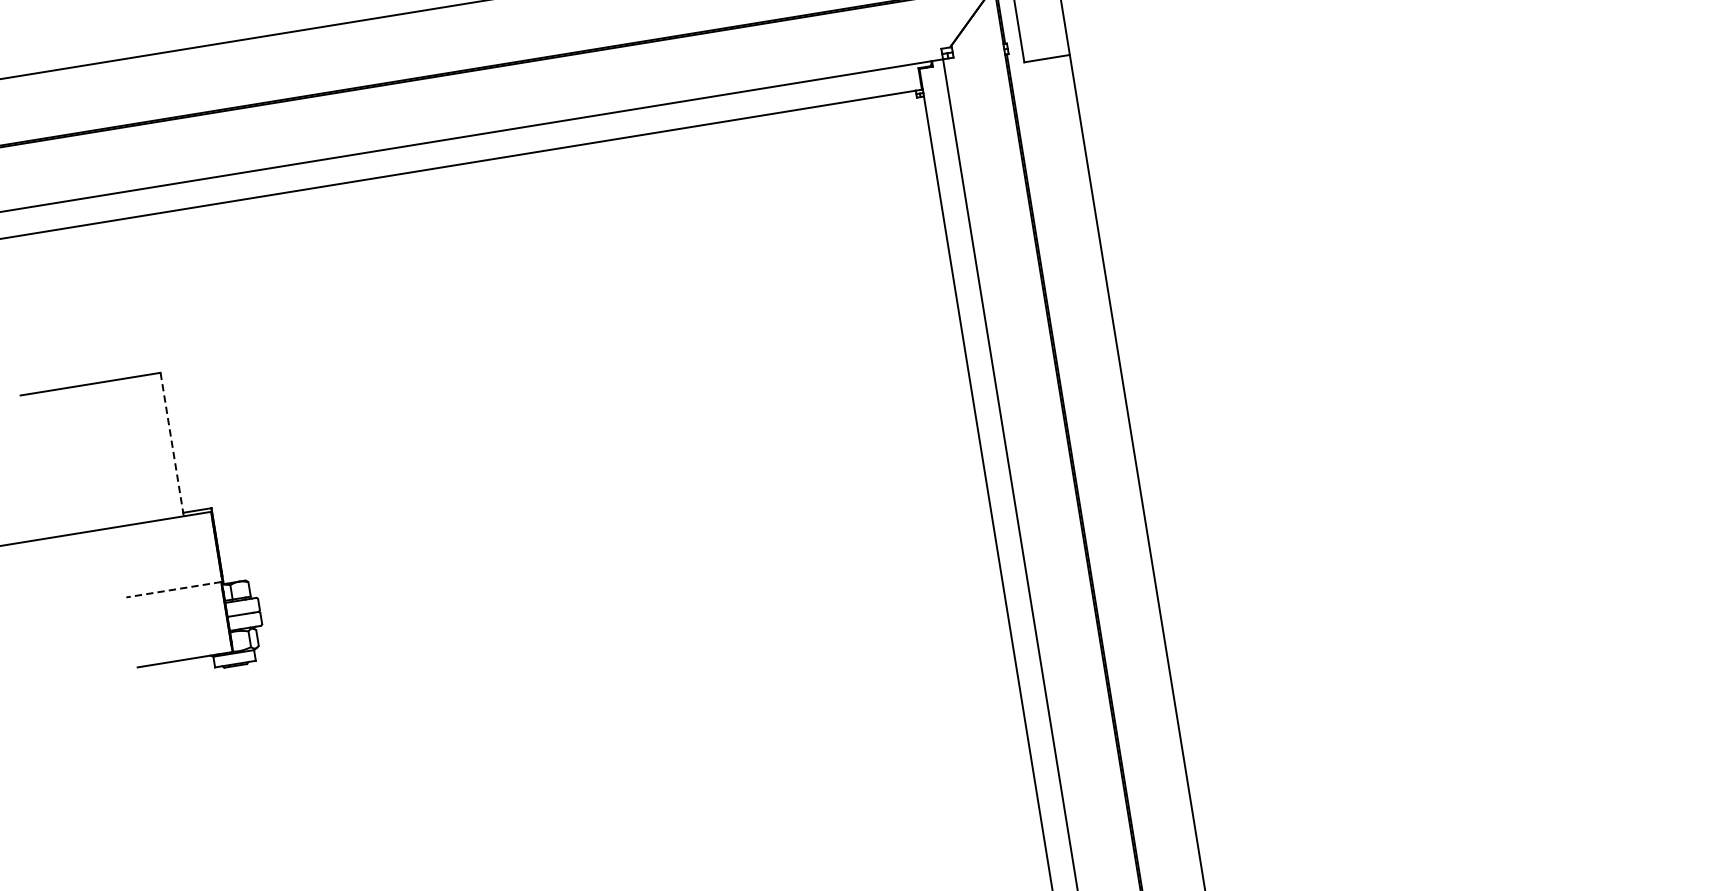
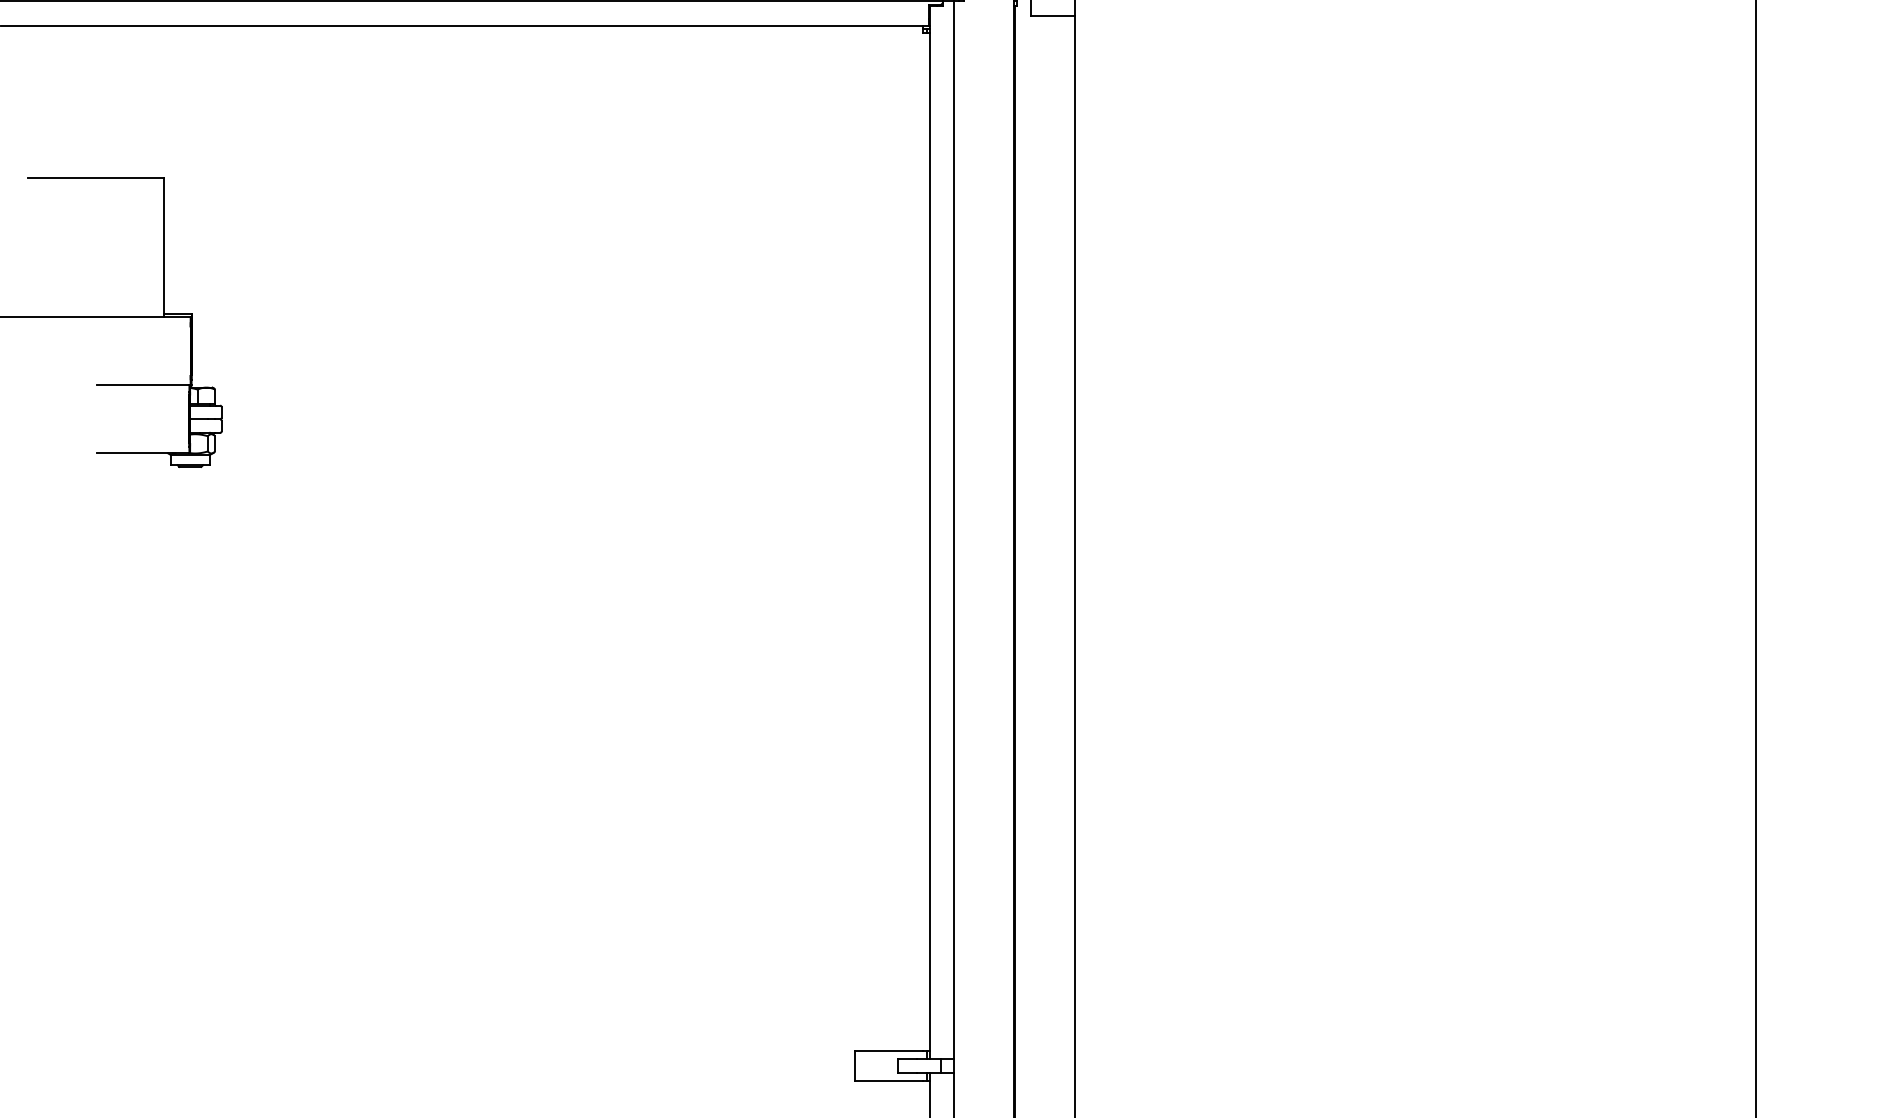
line: (172, 444) -> (164, 247), dashed -> solid
line: (172, 590) -> (142, 385), dashed -> solid

